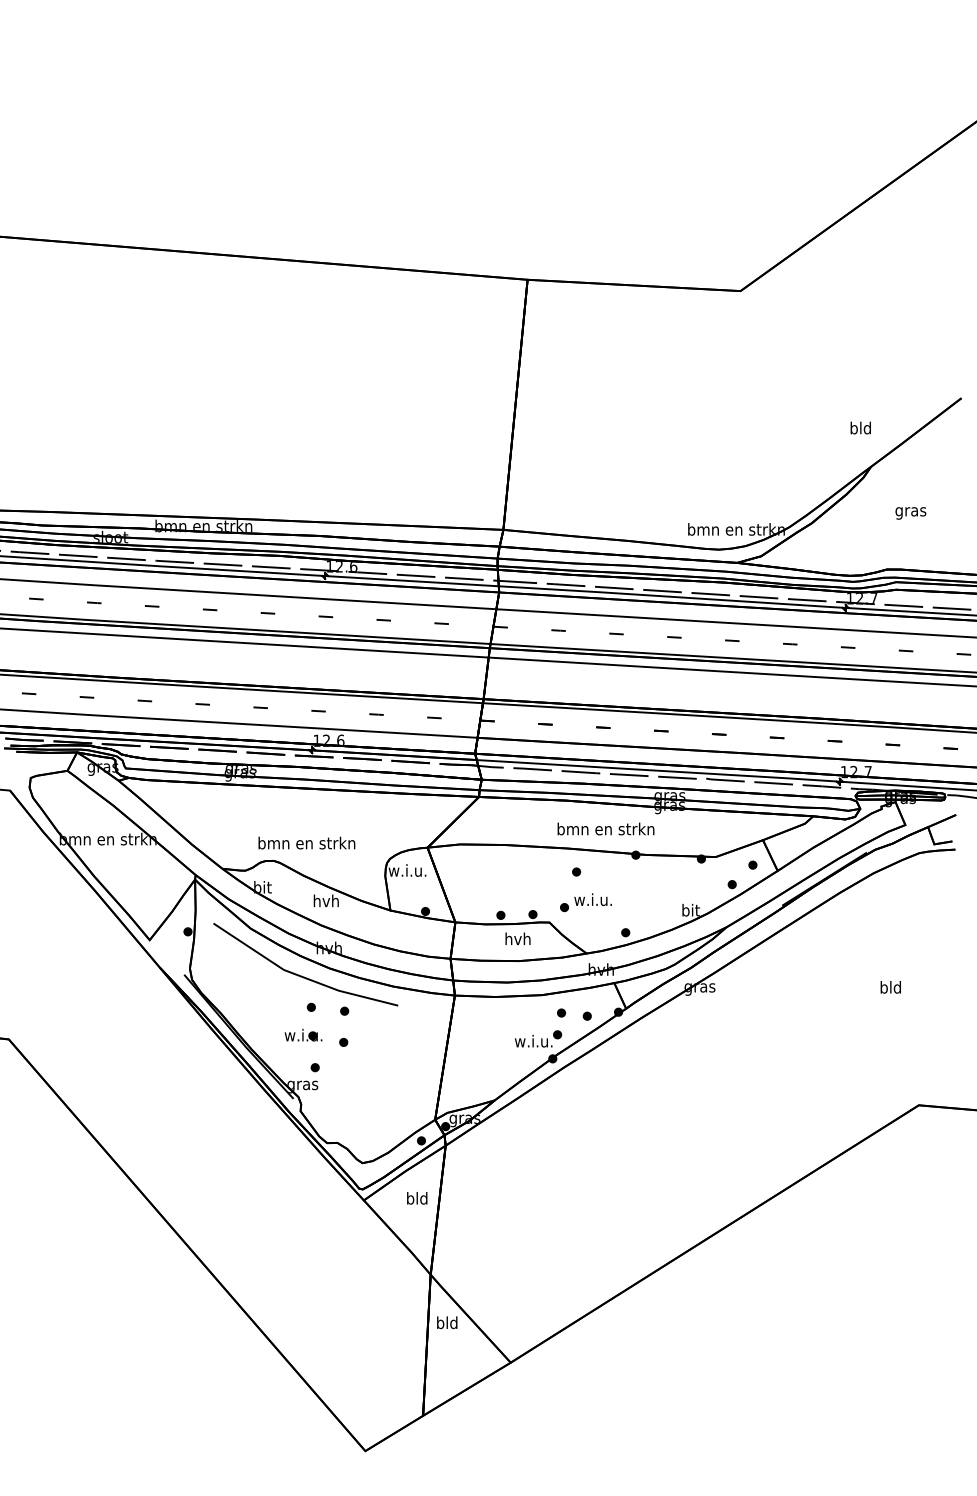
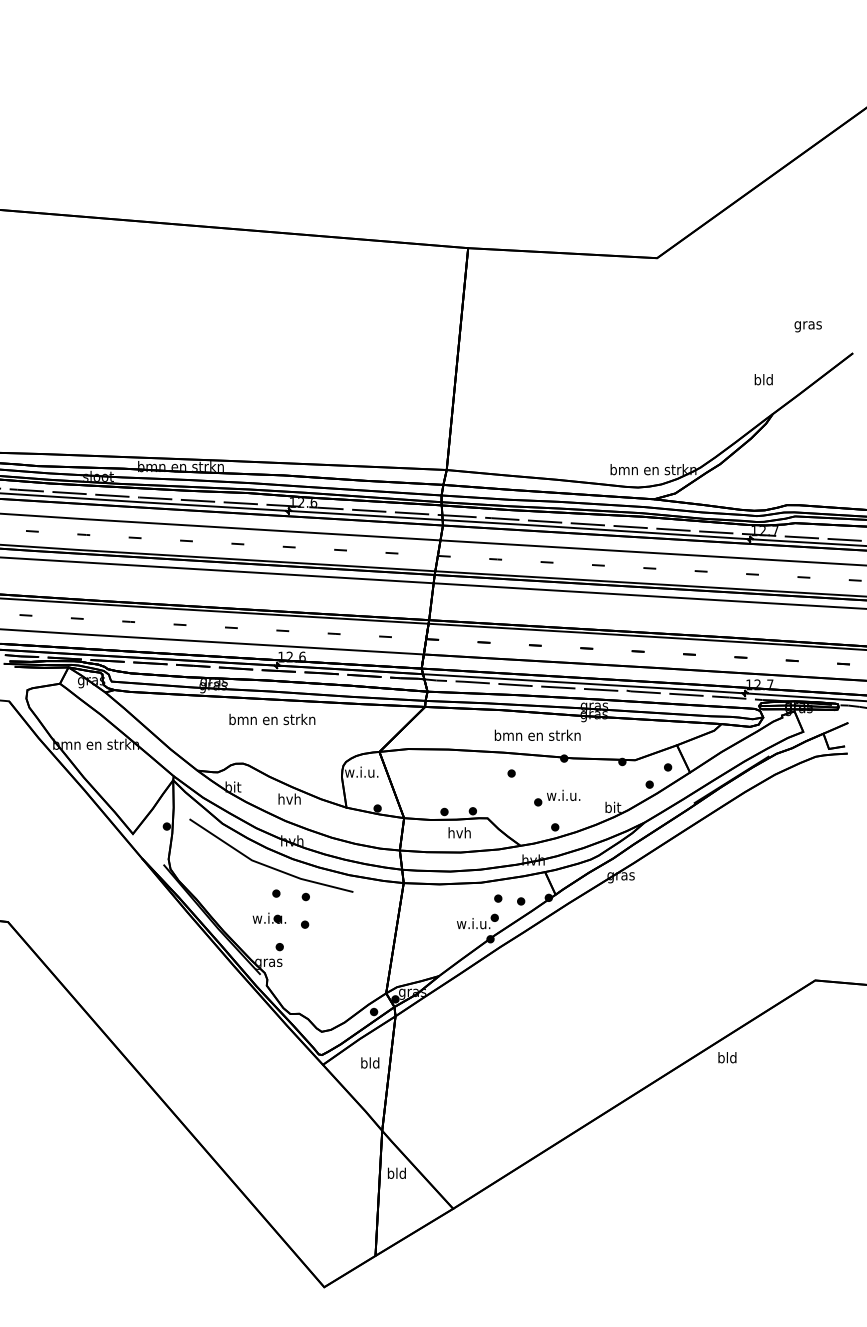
text: (910, 513) -> (807, 326), moved
text: (306, 842) -> (272, 718), moved
part: (585, 902) -> (556, 797), moved
text: (890, 987) -> (727, 1057), moved

